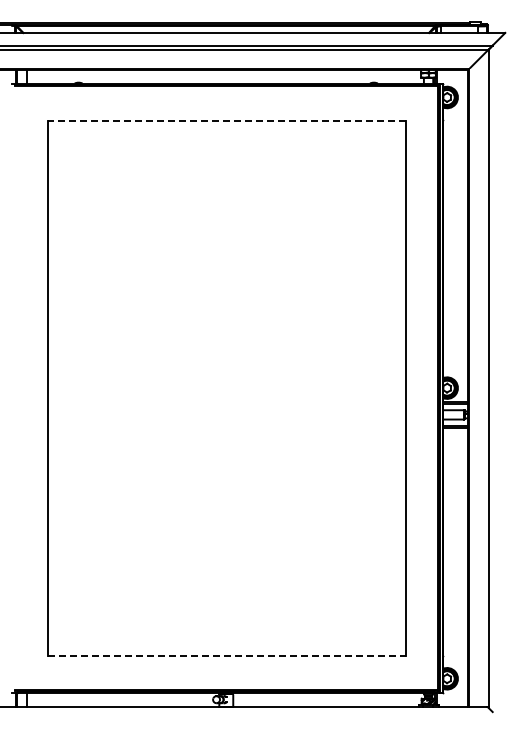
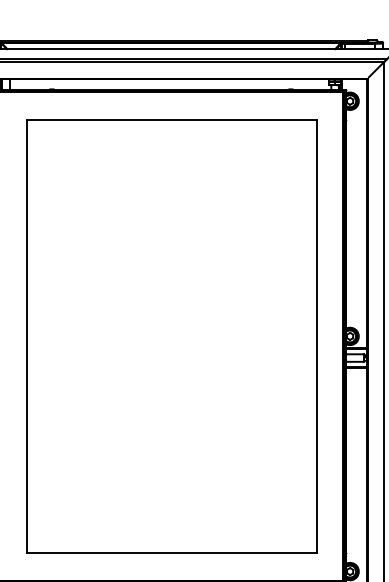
line: (226, 120) -> (171, 119), dashed -> solid
line: (227, 655) -> (172, 552), dashed -> solid

